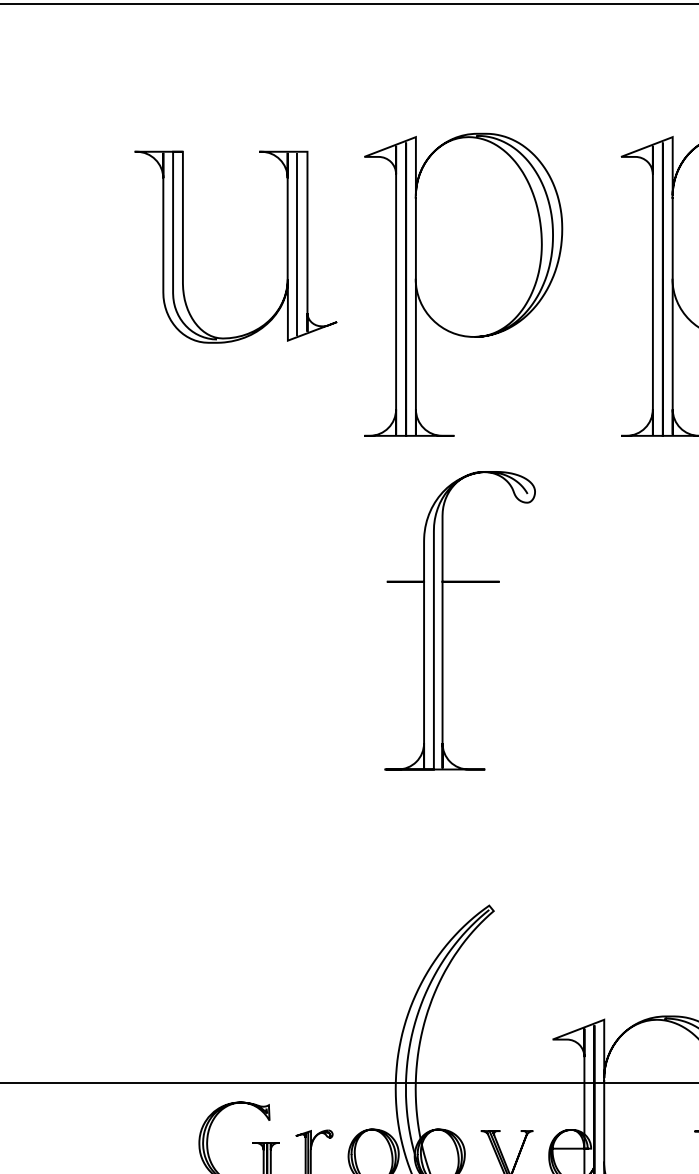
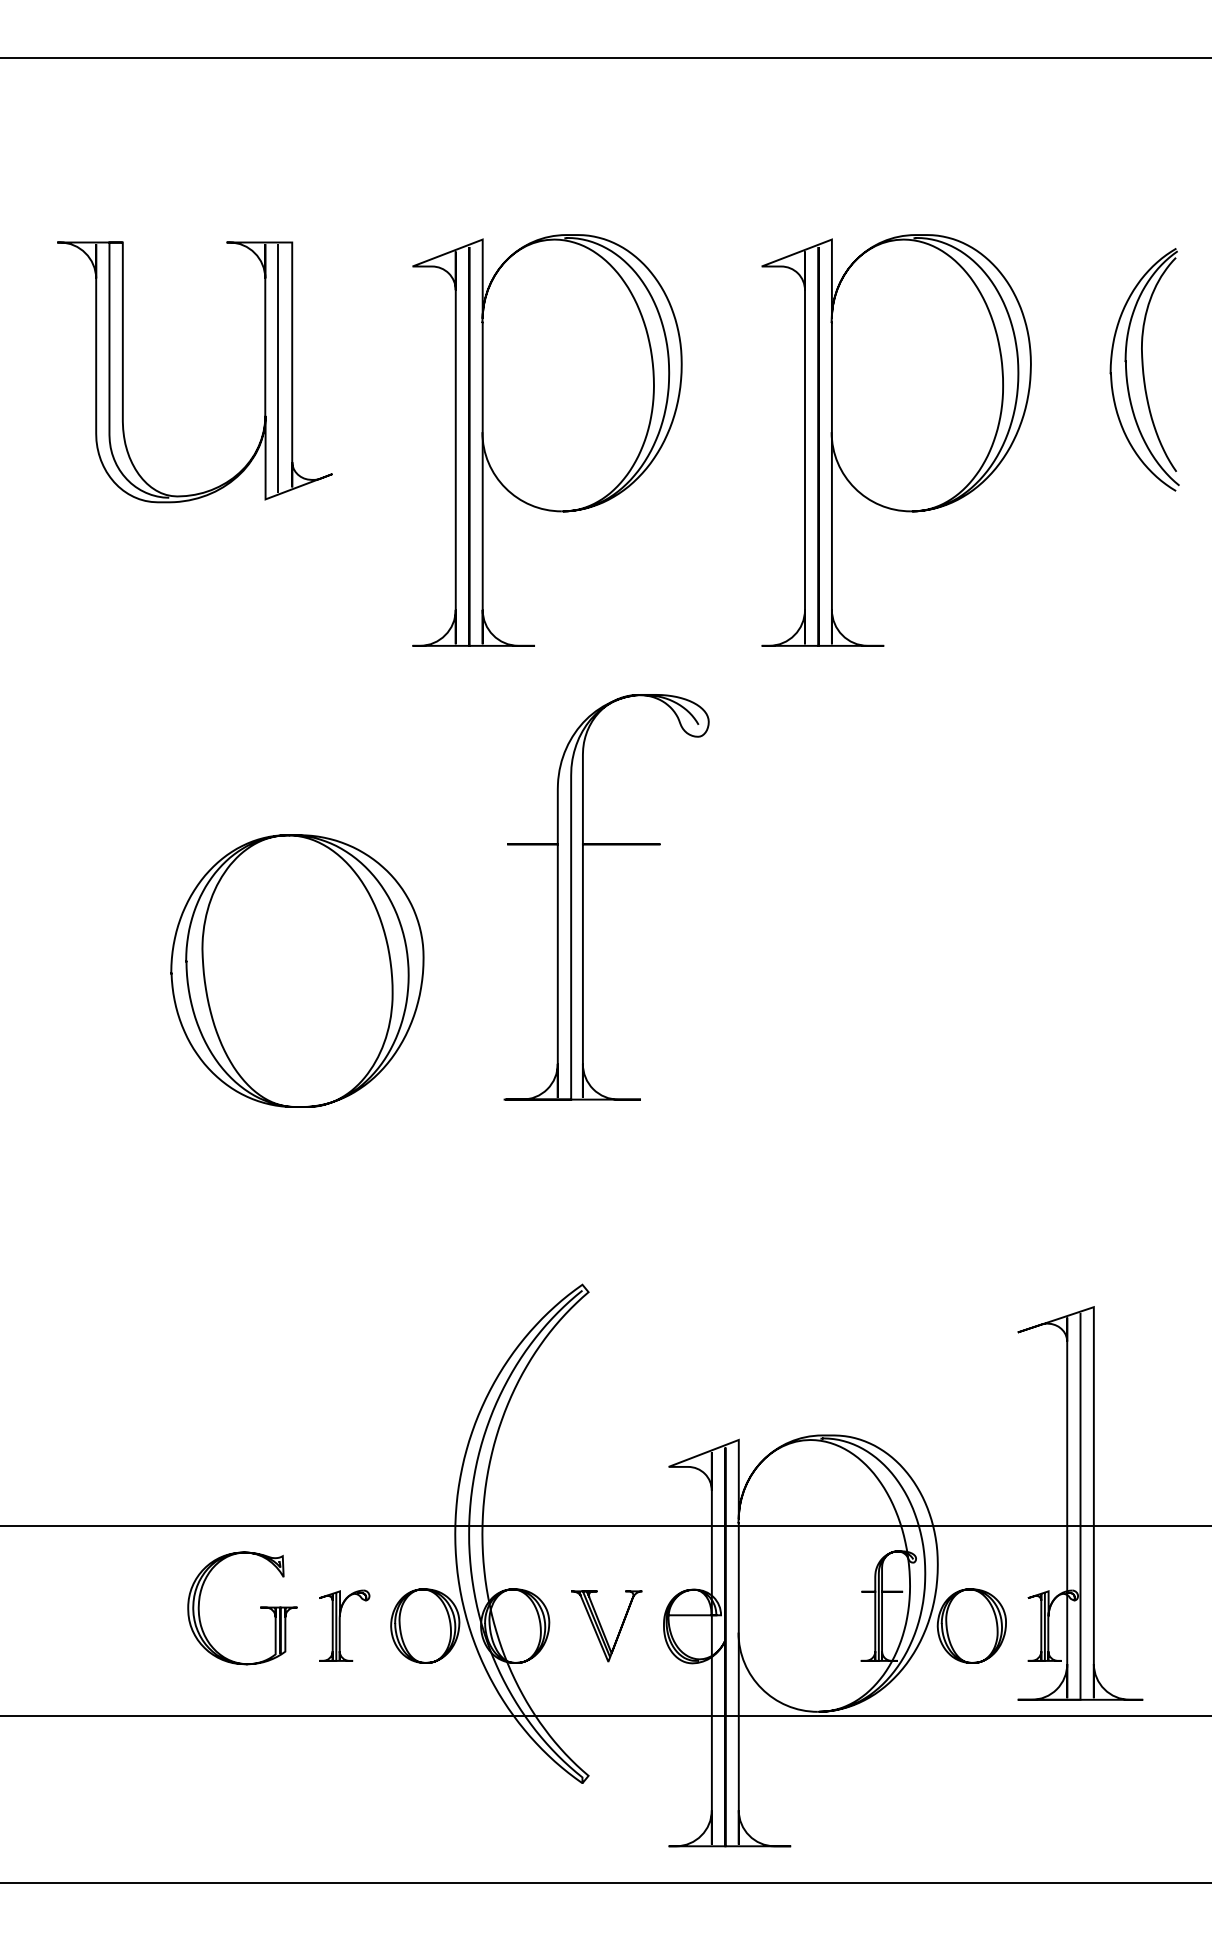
part: (287, 247) -> (264, 372), moved
curve: (442, 620) -> (583, 897), moved
curve: (346, 664) -> (388, 956), added

